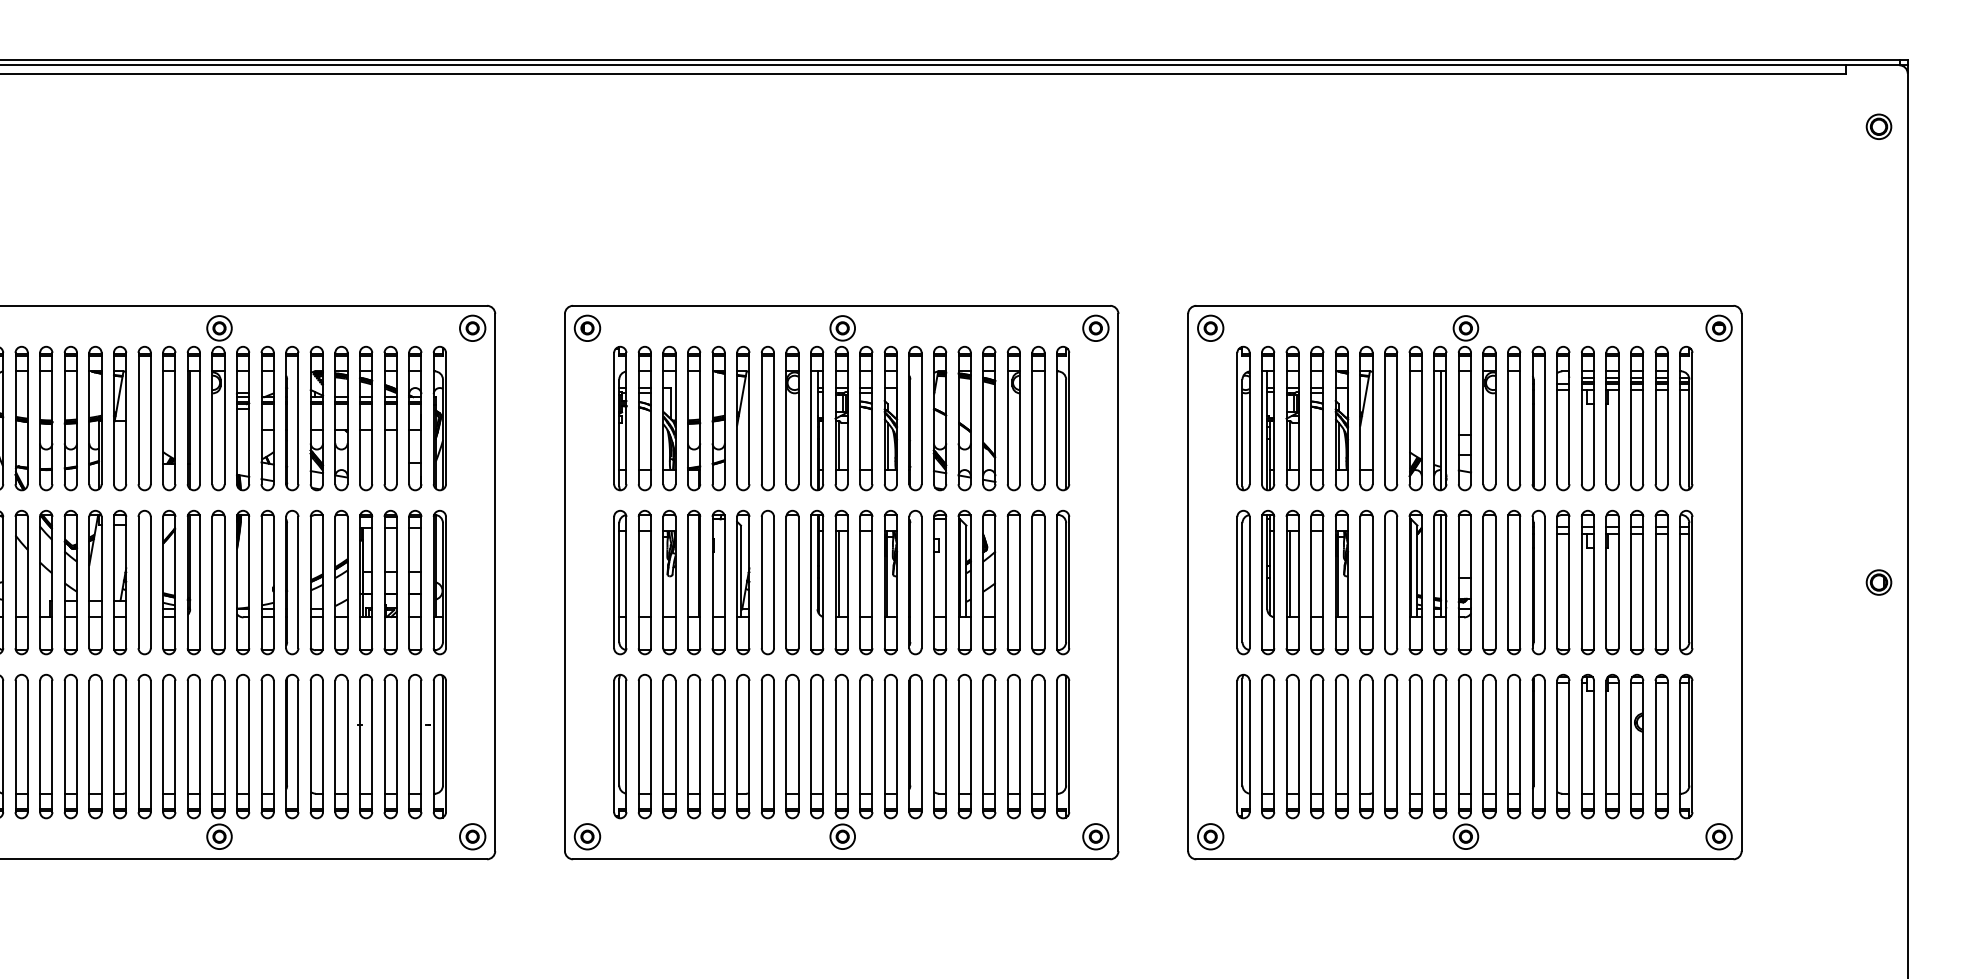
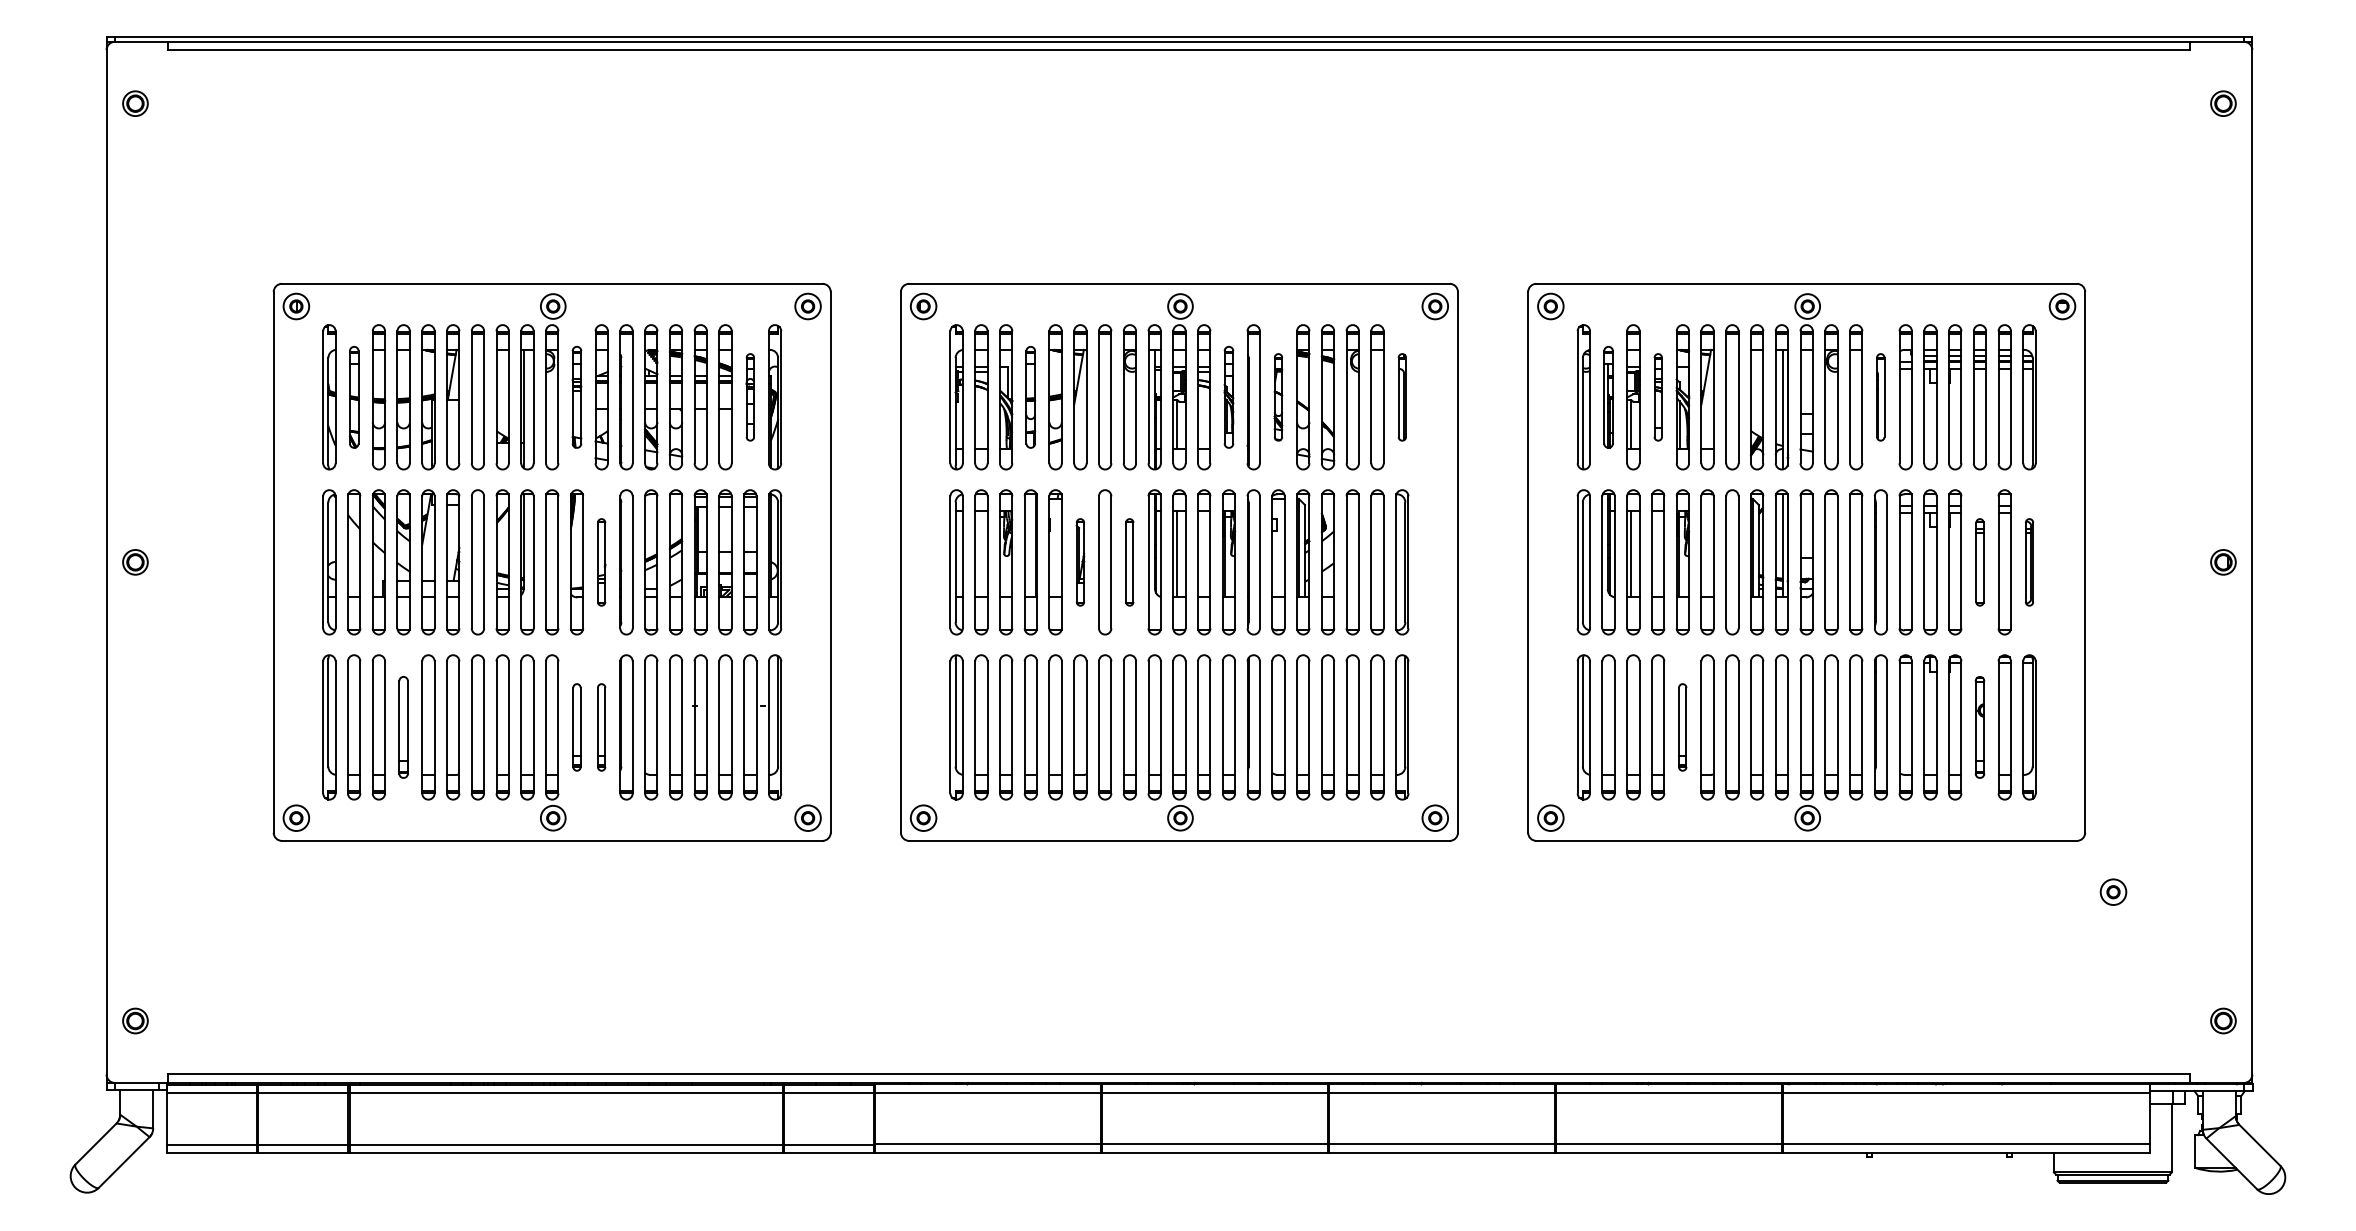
part: (22, 418) -> (354, 397), size x0.7
part: (242, 418) -> (576, 397), size x0.7
part: (415, 418) -> (750, 397), size x0.6
part: (693, 418) -> (1030, 397), size x0.7
part: (890, 418) -> (1228, 397), size x0.7
part: (940, 418) -> (1278, 397), size x0.6
part: (1063, 418) -> (1402, 397), size x0.6
part: (1267, 418) -> (1608, 397), size x0.7
part: (1317, 418) -> (1658, 397), size x0.6
part: (1538, 418) -> (1880, 397), size x0.6
part: (267, 582) -> (601, 562), size x0.6
part: (743, 582) -> (1080, 562), size x0.6
part: (792, 582) -> (1129, 562), size x0.6
part: (1636, 582) -> (1979, 562), size x0.6
part: (1686, 582) -> (2029, 562), size x0.6
part: (70, 746) -> (403, 727), size x0.7
part: (242, 746) -> (576, 727), size x0.6
part: (267, 746) -> (601, 727), size x0.6
part: (1341, 746) -> (1682, 727), size x0.6
part: (1636, 746) -> (1979, 727), size x0.7
part: (1719, 836) -> (2113, 891), moved

